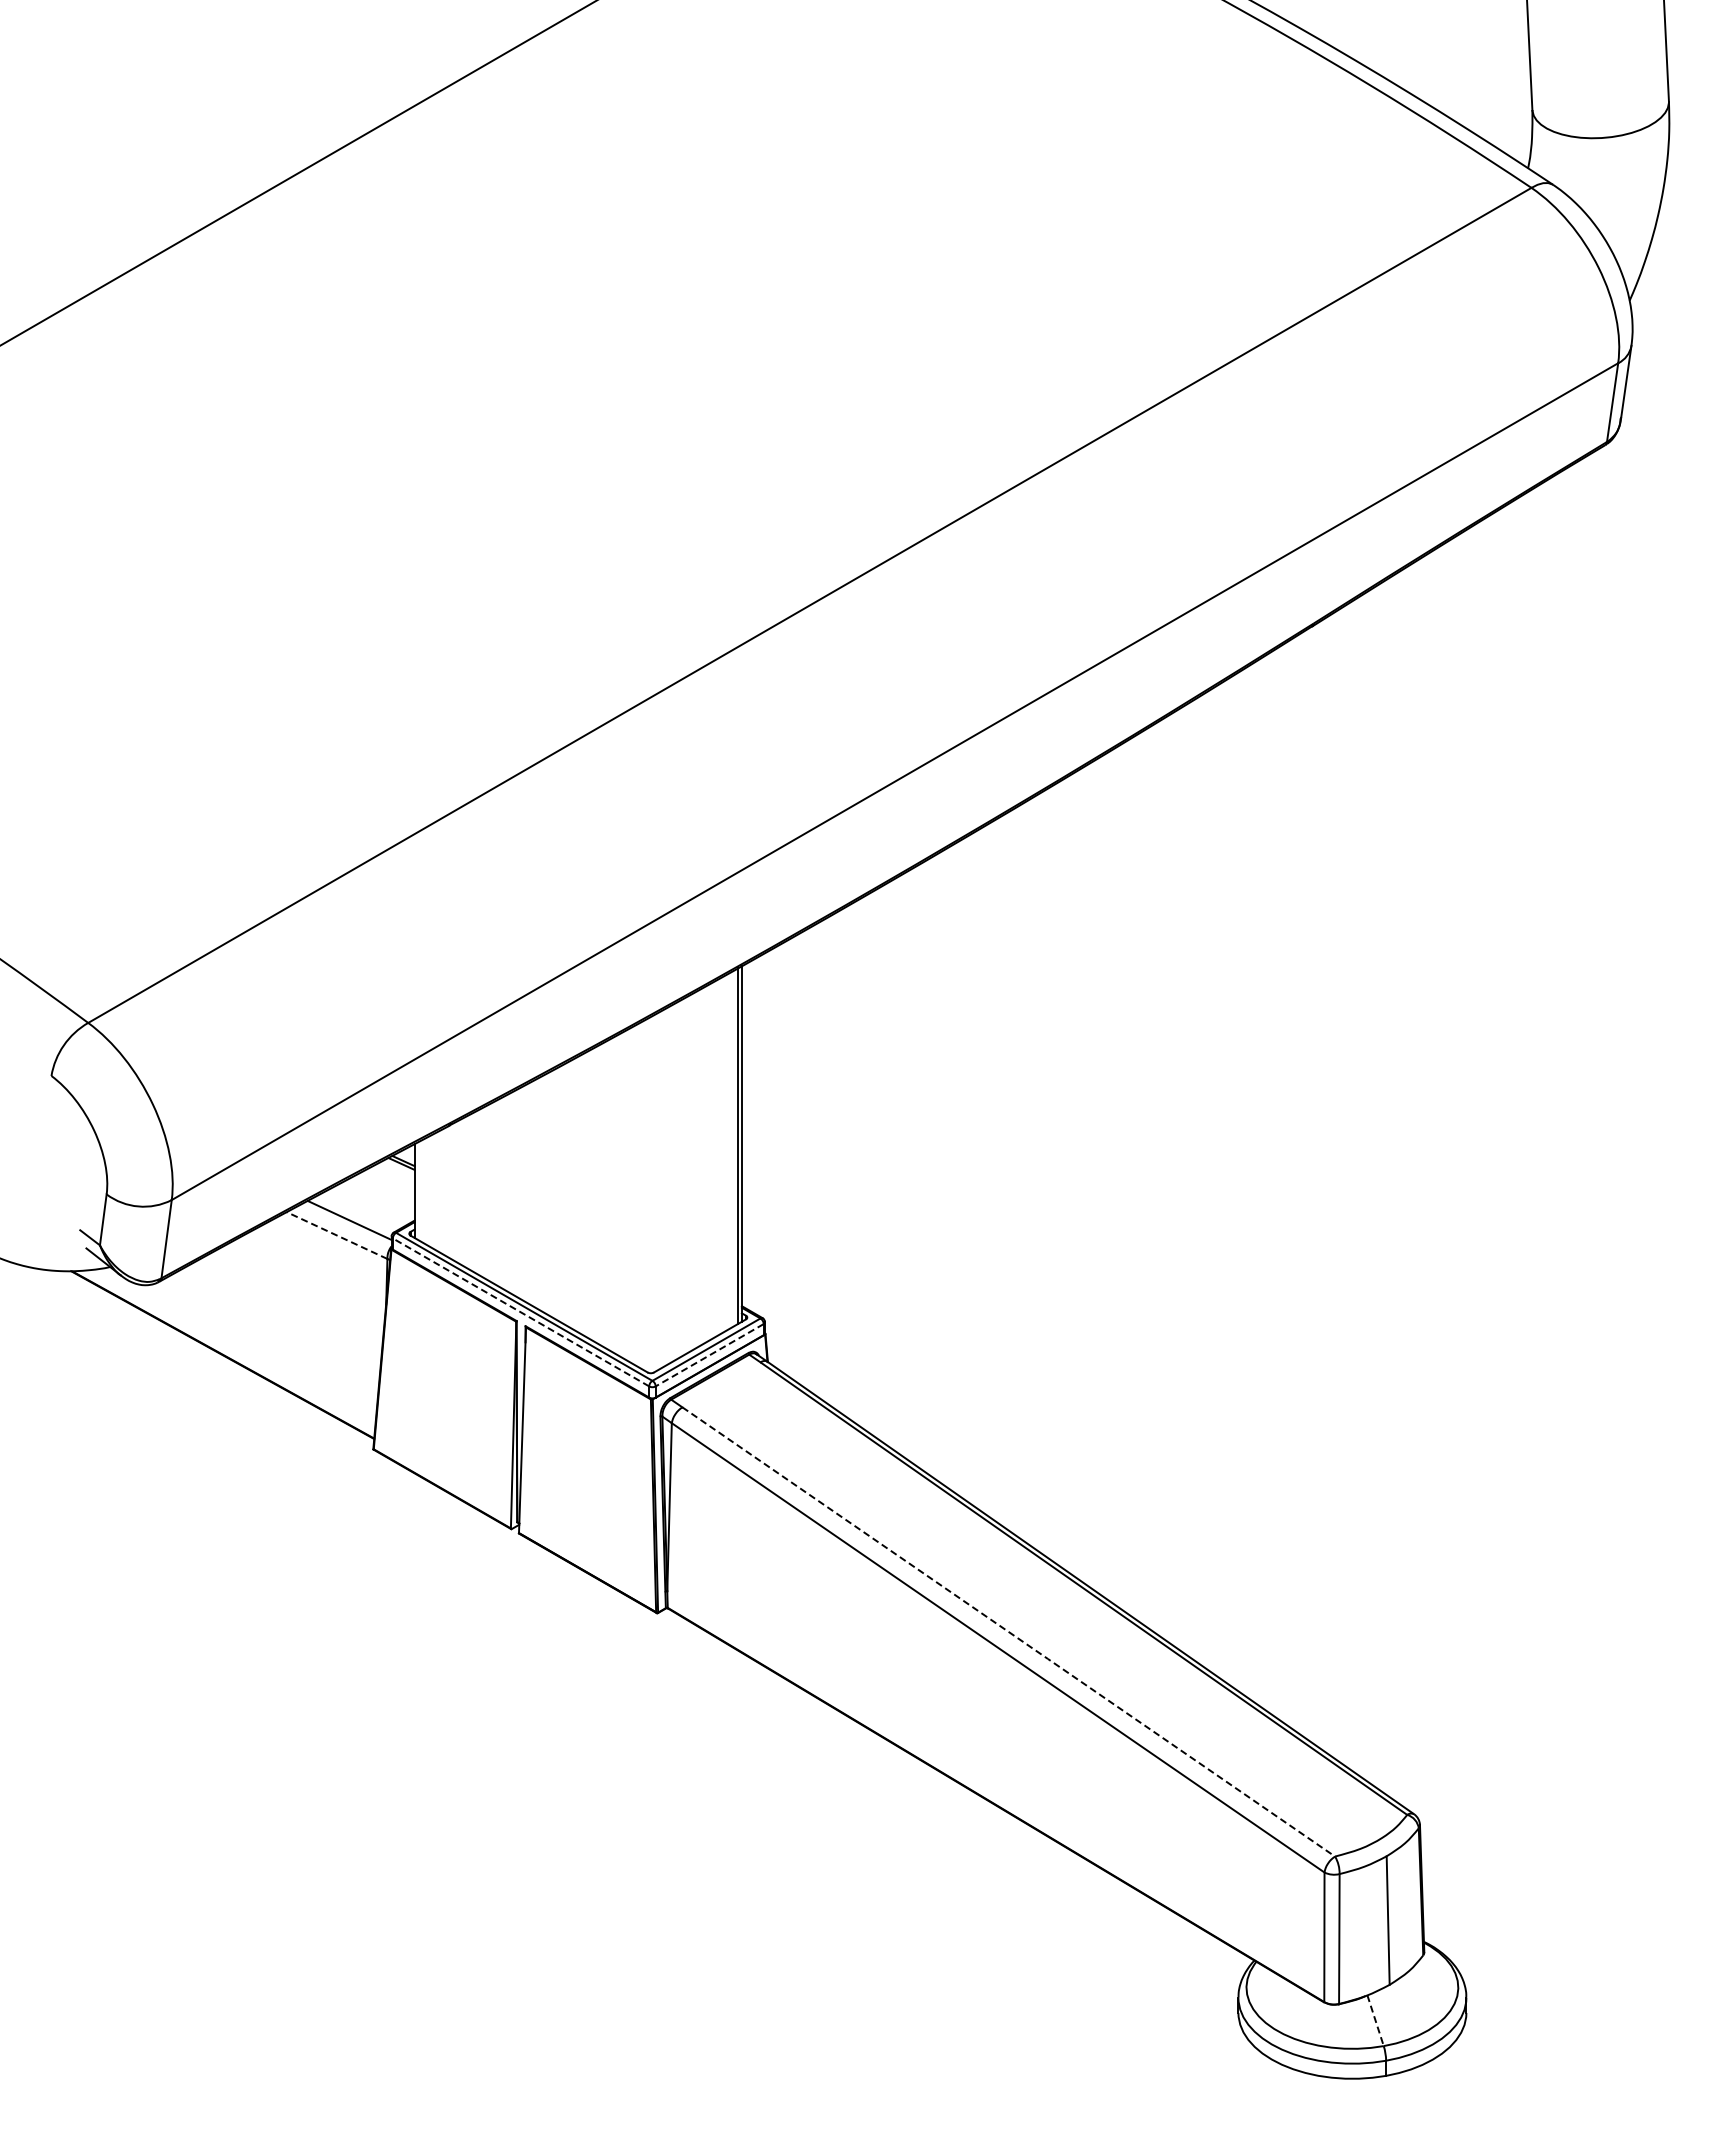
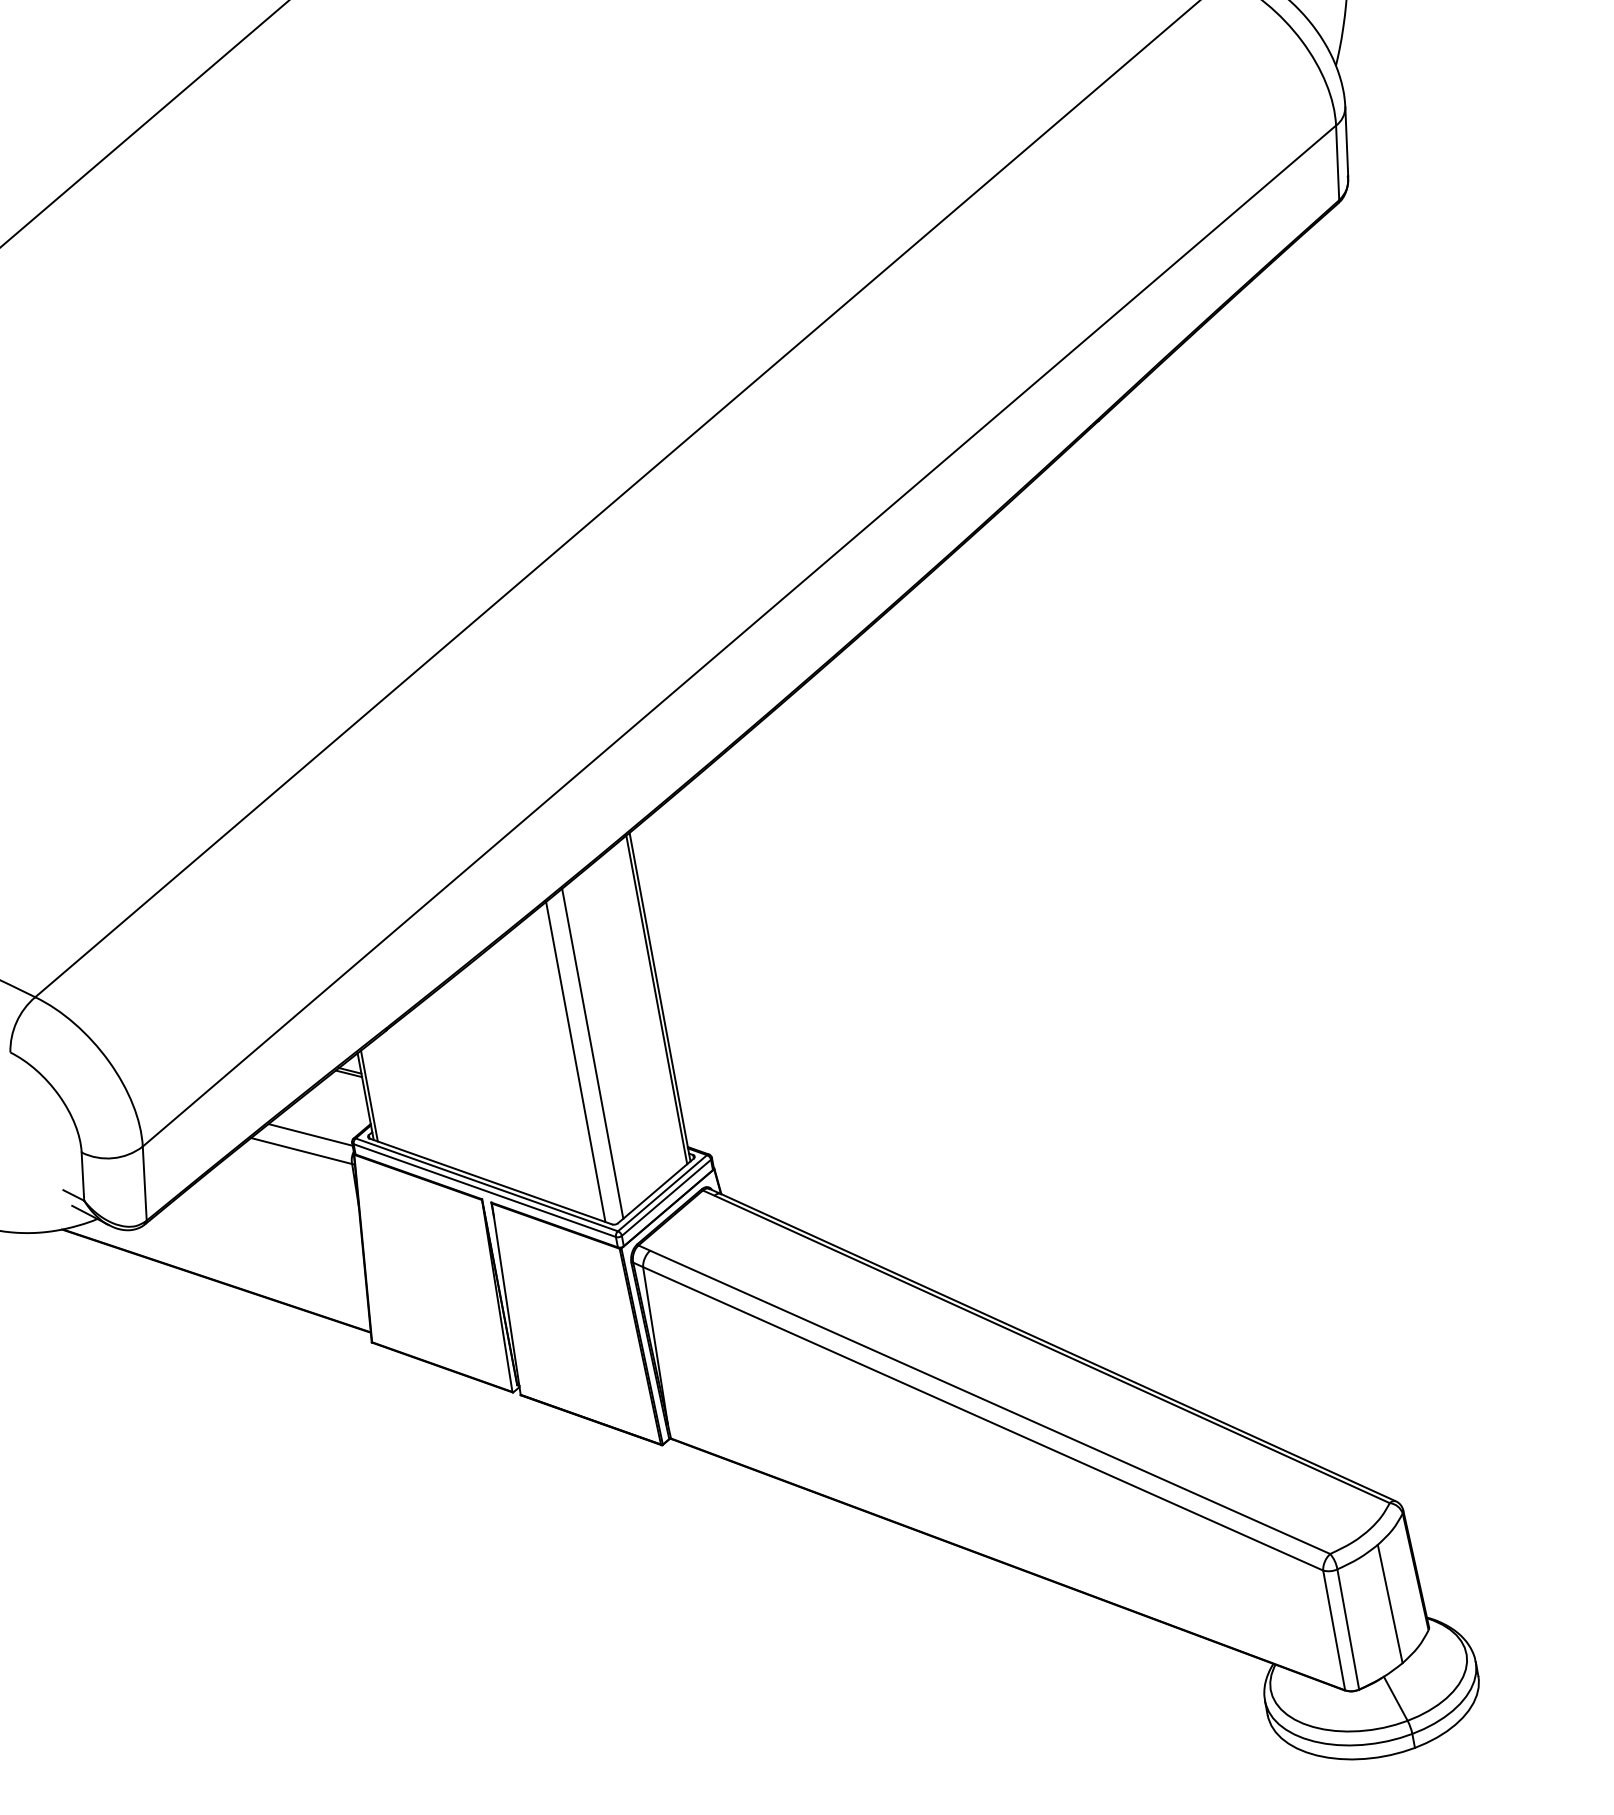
line: (660, 1189) -> (592, 1053), added
line: (418, 1191) -> (369, 1096), added
line: (641, 1195) -> (576, 1061), added
line: (336, 1235) -> (301, 1151), dashed -> solid
line: (520, 1312) -> (484, 1190), dashed -> solid
line: (709, 1355) -> (666, 1198), dashed -> solid
line: (1009, 1632) -> (990, 1402), dashed -> solid
line: (1375, 2020) -> (1395, 1698), dashed -> solid

